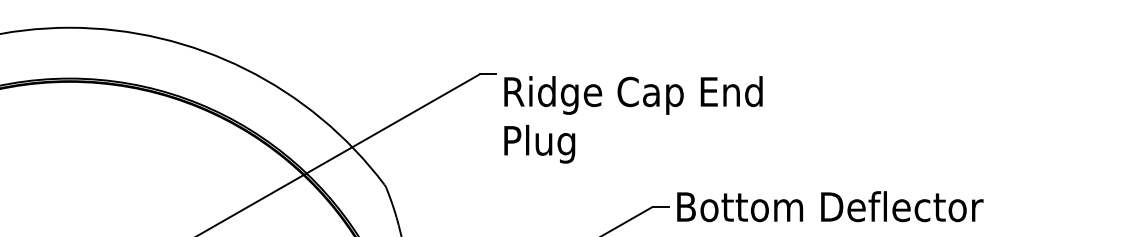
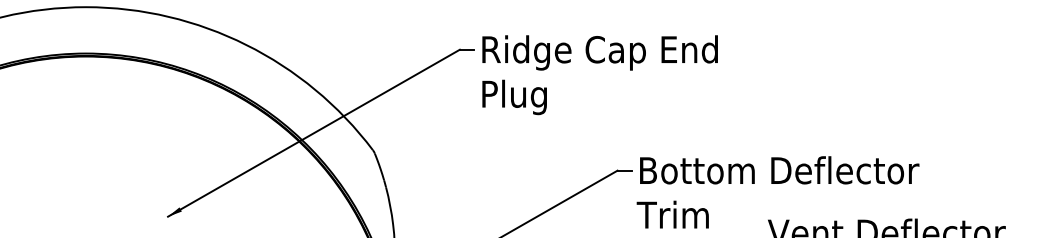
text: (632, 120) -> (599, 75), moved

